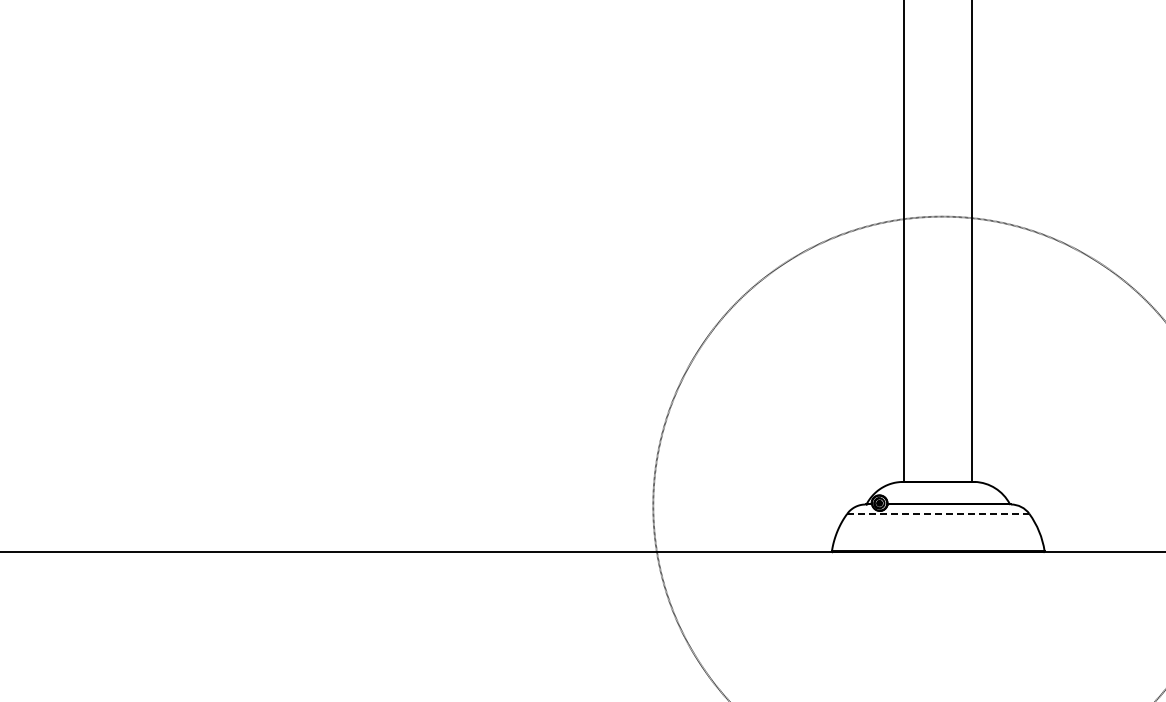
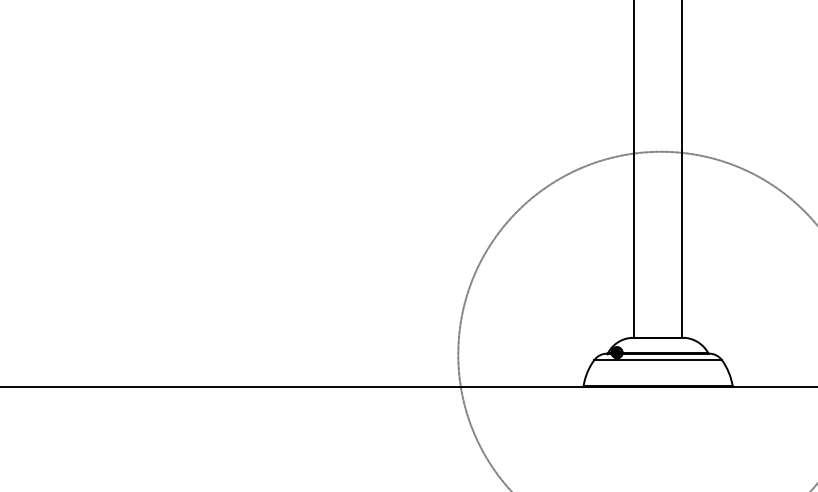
line: (938, 513) -> (658, 359), dashed -> solid

